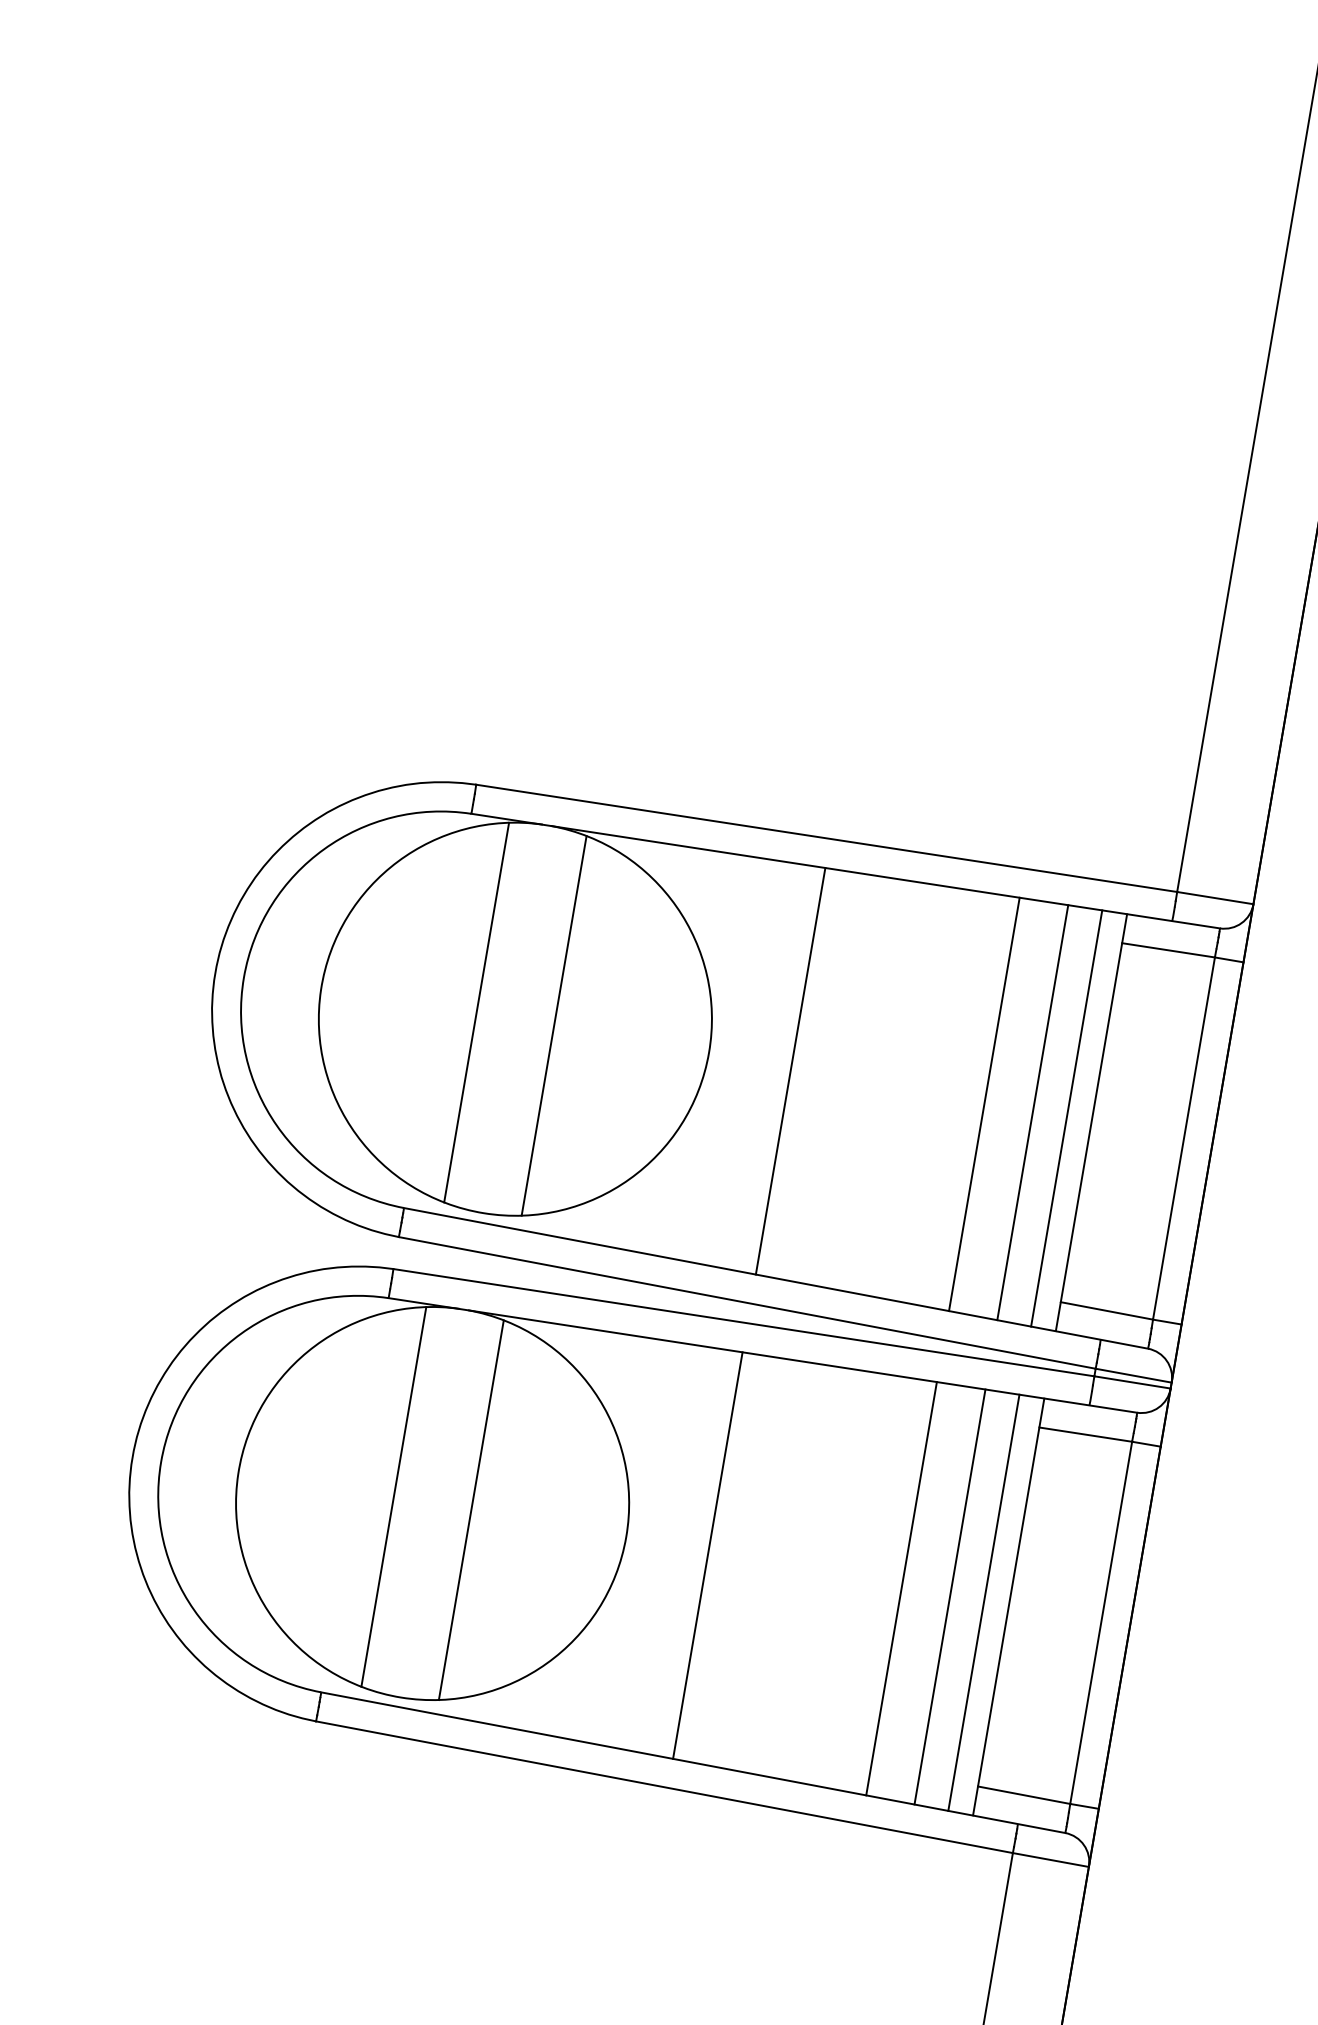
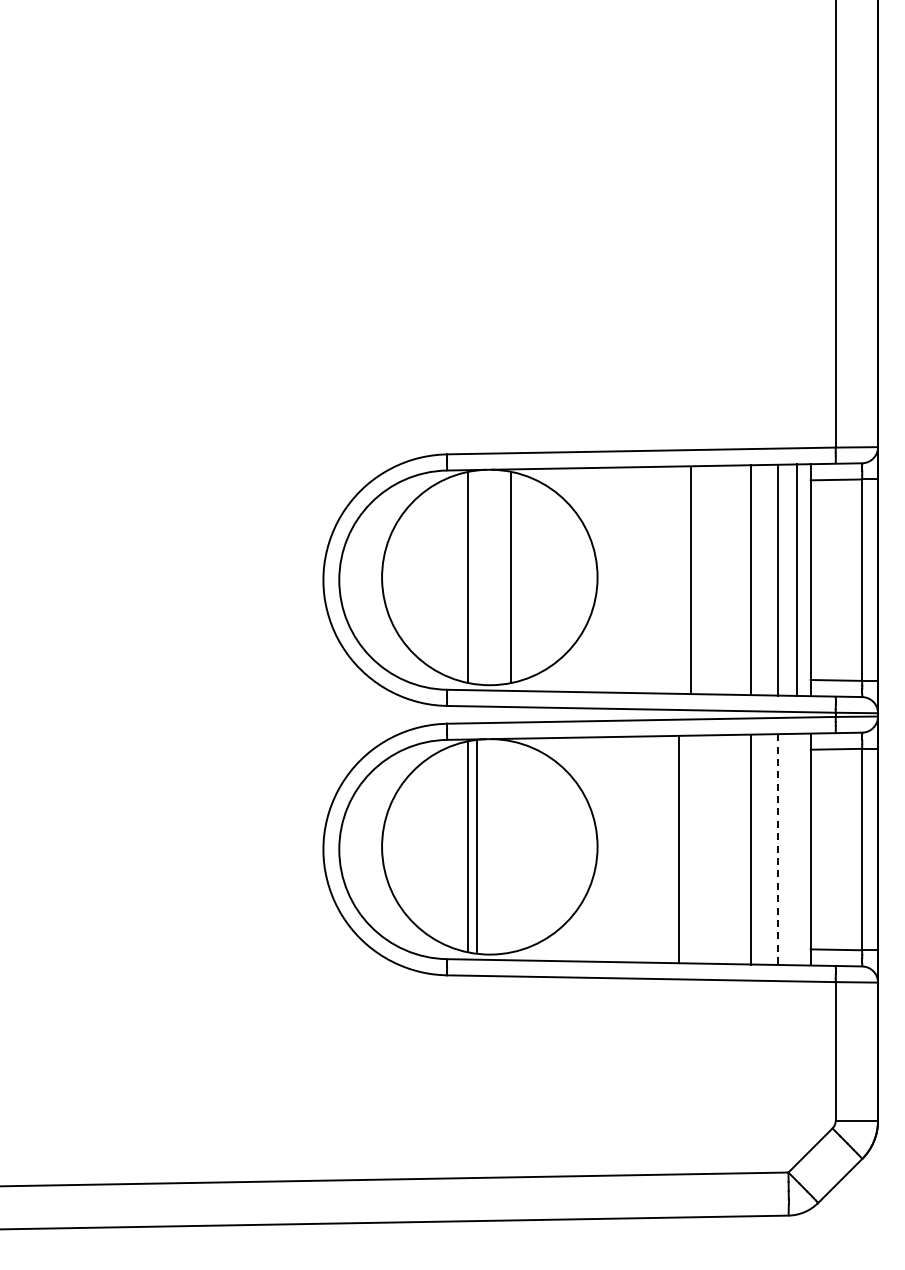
line: (790, 1071) -> (691, 580), moved
line: (471, 1509) -> (477, 846), moved
line: (708, 1555) -> (679, 849), moved
line: (950, 1598) -> (778, 850), solid -> dashed
line: (983, 1602) -> (796, 849), removed

